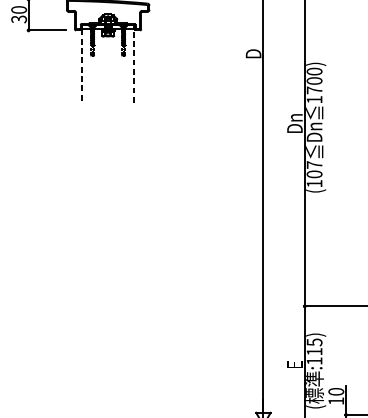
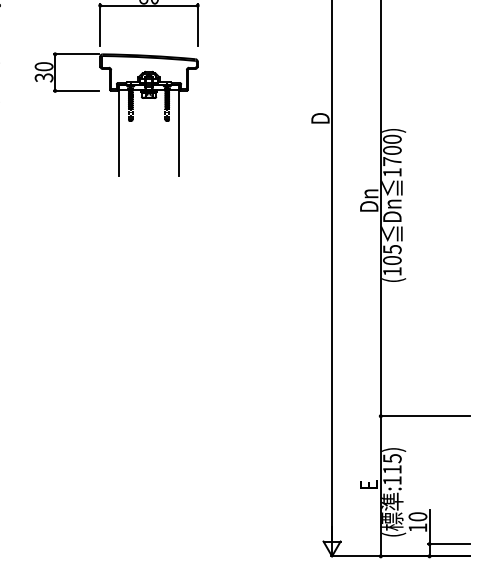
line: (134, 65) -> (179, 132), dashed -> solid
line: (82, 66) -> (118, 133), dashed -> solid
text: (314, 165) -> (392, 249), (107 -> (105

